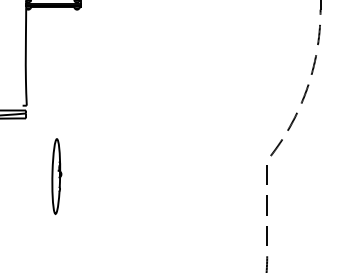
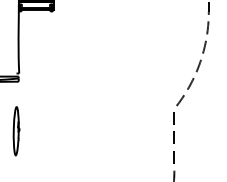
part: (56, 176) -> (16, 131), moved

